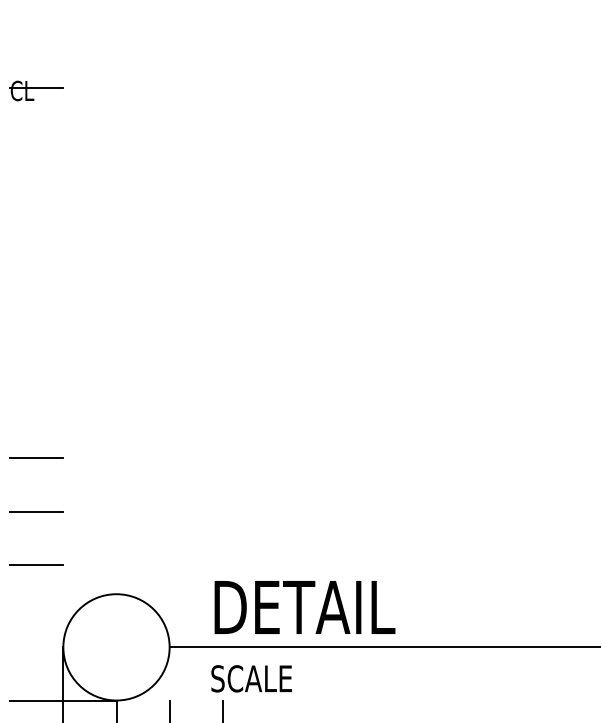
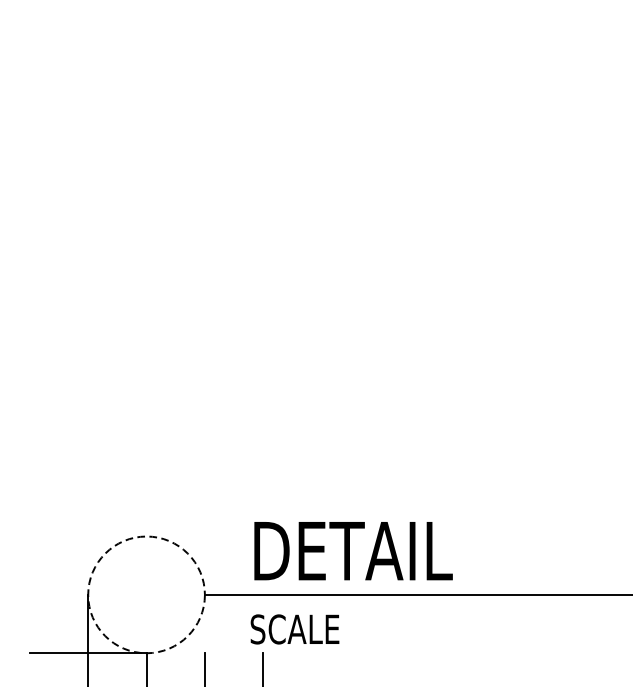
line: (36, 458) -> (58, 387), removed
line: (36, 511) -> (58, 445), removed
line: (36, 564) -> (58, 503), removed
circle: (116, 647) -> (146, 595), solid -> dashed

